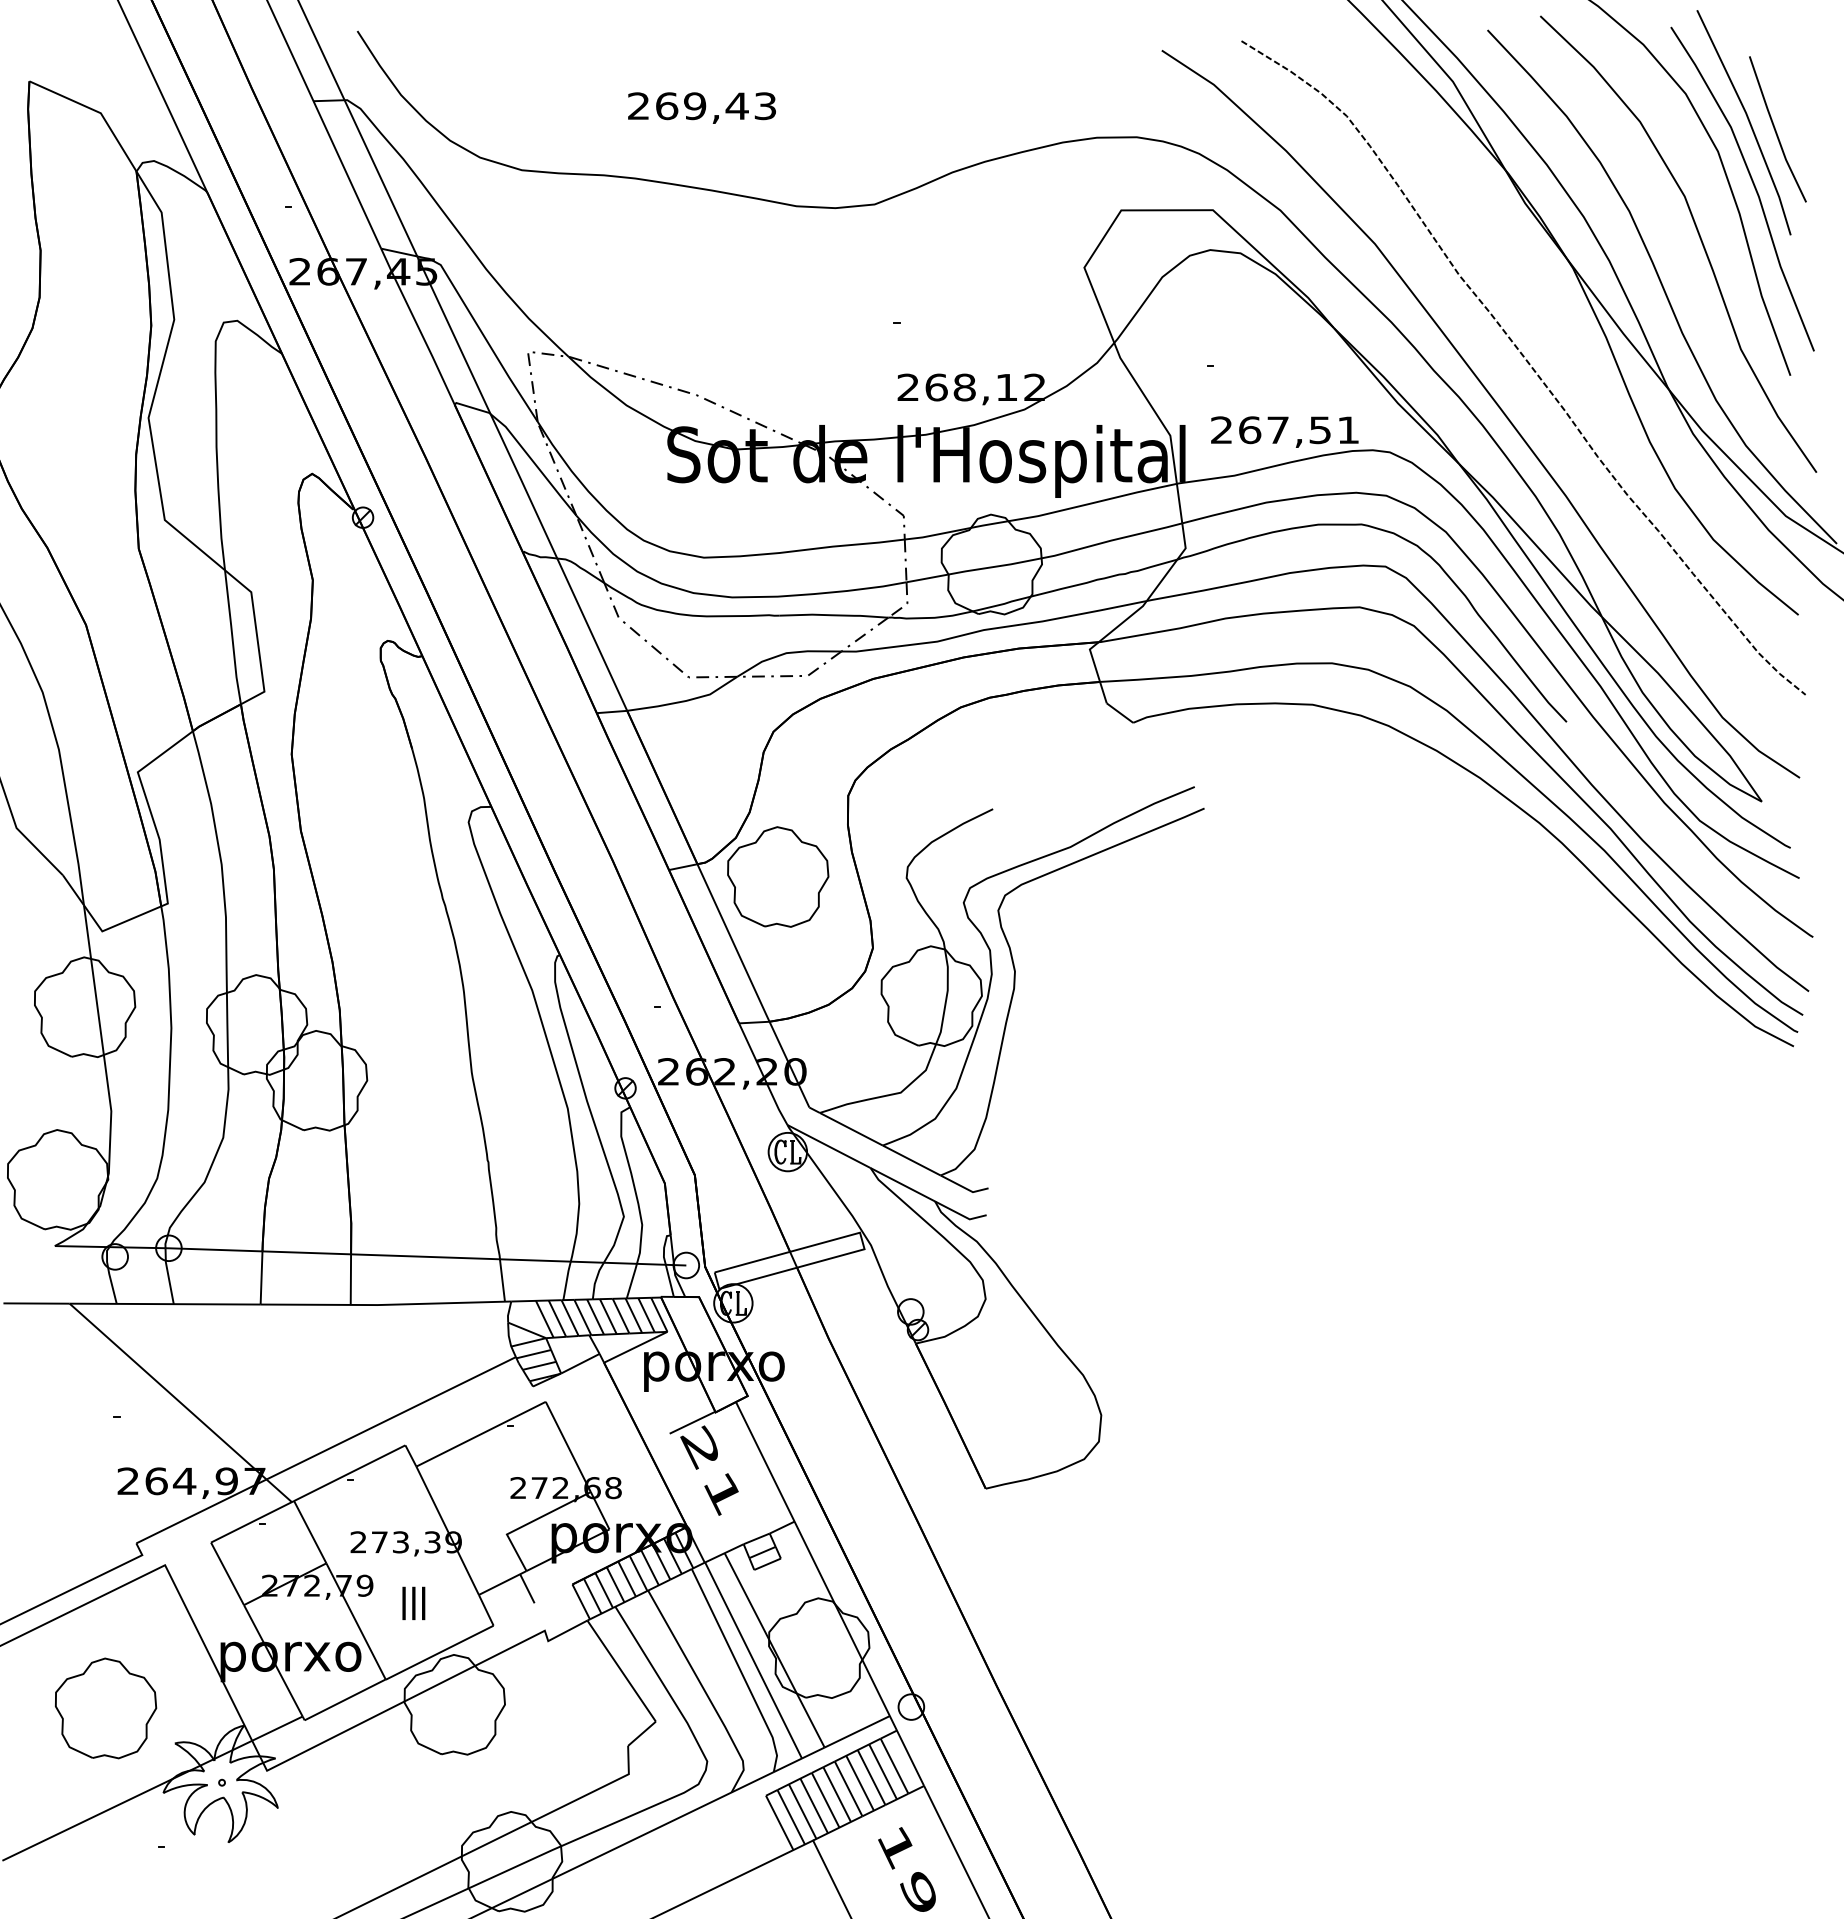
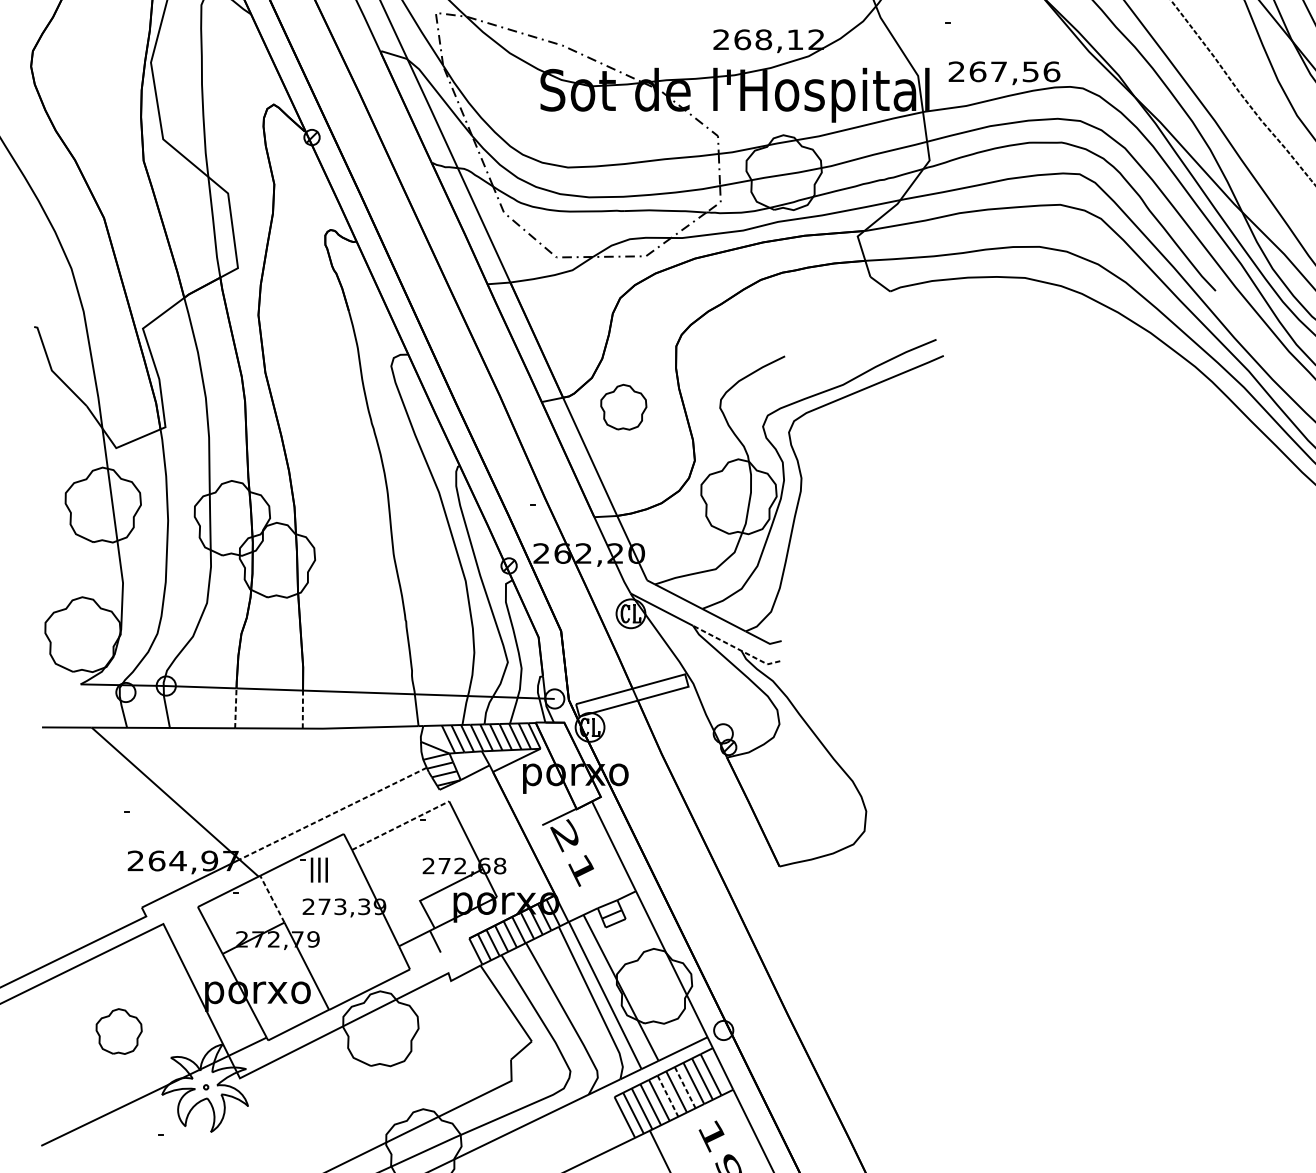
text: (1348, 430) -> (1051, 72), 267,51 -> 267,56
part: (778, 876) -> (623, 406), size x0.6
line: (928, 1197) -> (736, 647), solid -> dashed
line: (261, 1277) -> (235, 707), solid -> dashed
line: (350, 1279) -> (302, 709), solid -> dashed
line: (391, 1418) -> (333, 813), solid -> dashed
line: (481, 1434) -> (400, 825), solid -> dashed
line: (310, 1531) -> (272, 898), solid -> dashed
text: (413, 1603) -> (319, 870), moved
part: (106, 1708) -> (119, 1031), size x0.6
line: (860, 1783) -> (685, 1087), solid -> dashed
line: (837, 1794) -> (668, 1096), solid -> dashed

